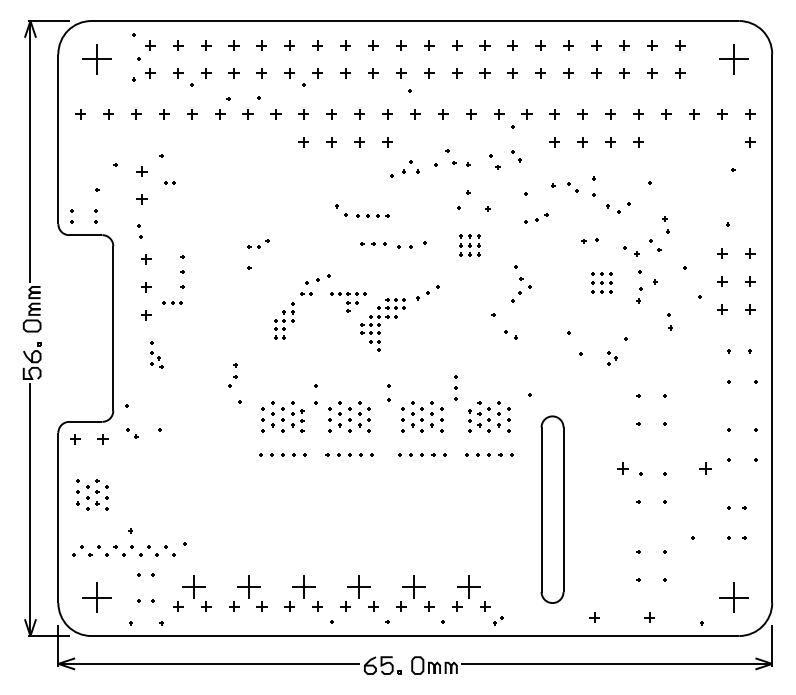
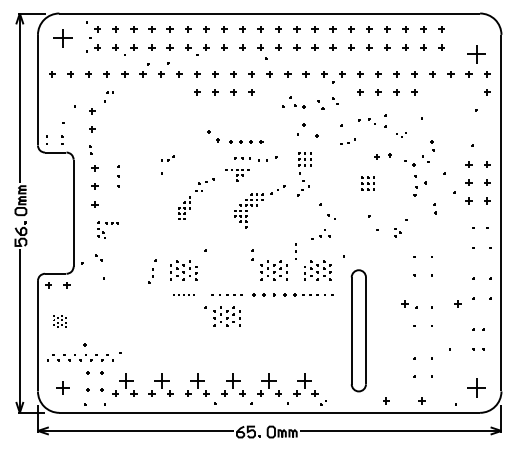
part: (733, 59) -> (476, 54), moved
part: (404, 168) -> (320, 234), moved
part: (168, 182) -> (109, 92), moved
part: (618, 207) -> (401, 134), size x0.7
part: (362, 211) -> (235, 137), size x1.6
part: (590, 239) -> (383, 155), size x1.6
part: (601, 282) -> (367, 183), moved
part: (521, 284) -> (303, 184), moved
part: (171, 302) -> (111, 223), moved
part: (348, 302) -> (237, 175), moved
part: (231, 375) -> (150, 275), moved
part: (342, 416) -> (222, 316), moved
part: (131, 432) -> (98, 257), moved
part: (282, 453) -> (183, 294), size x0.7
part: (421, 453) -> (273, 294), size x1.4
part: (91, 495) -> (59, 321), size x0.6
part: (145, 573) -> (94, 372), size x1.6
part: (96, 596) -> (62, 387), size x0.7
part: (145, 601) -> (94, 390), size x1.6

